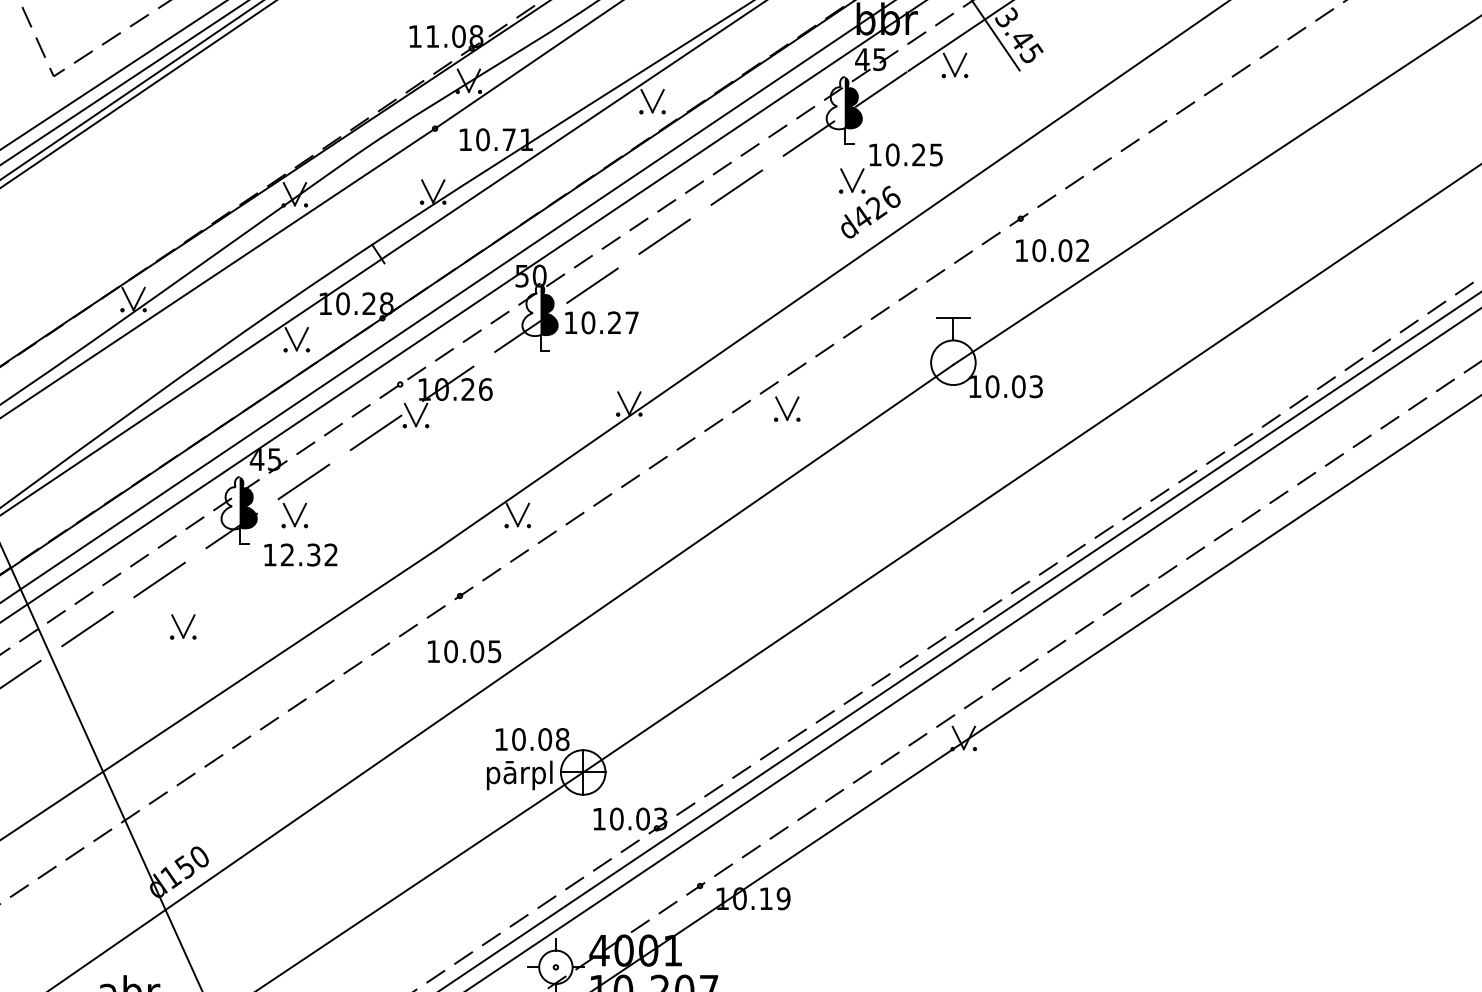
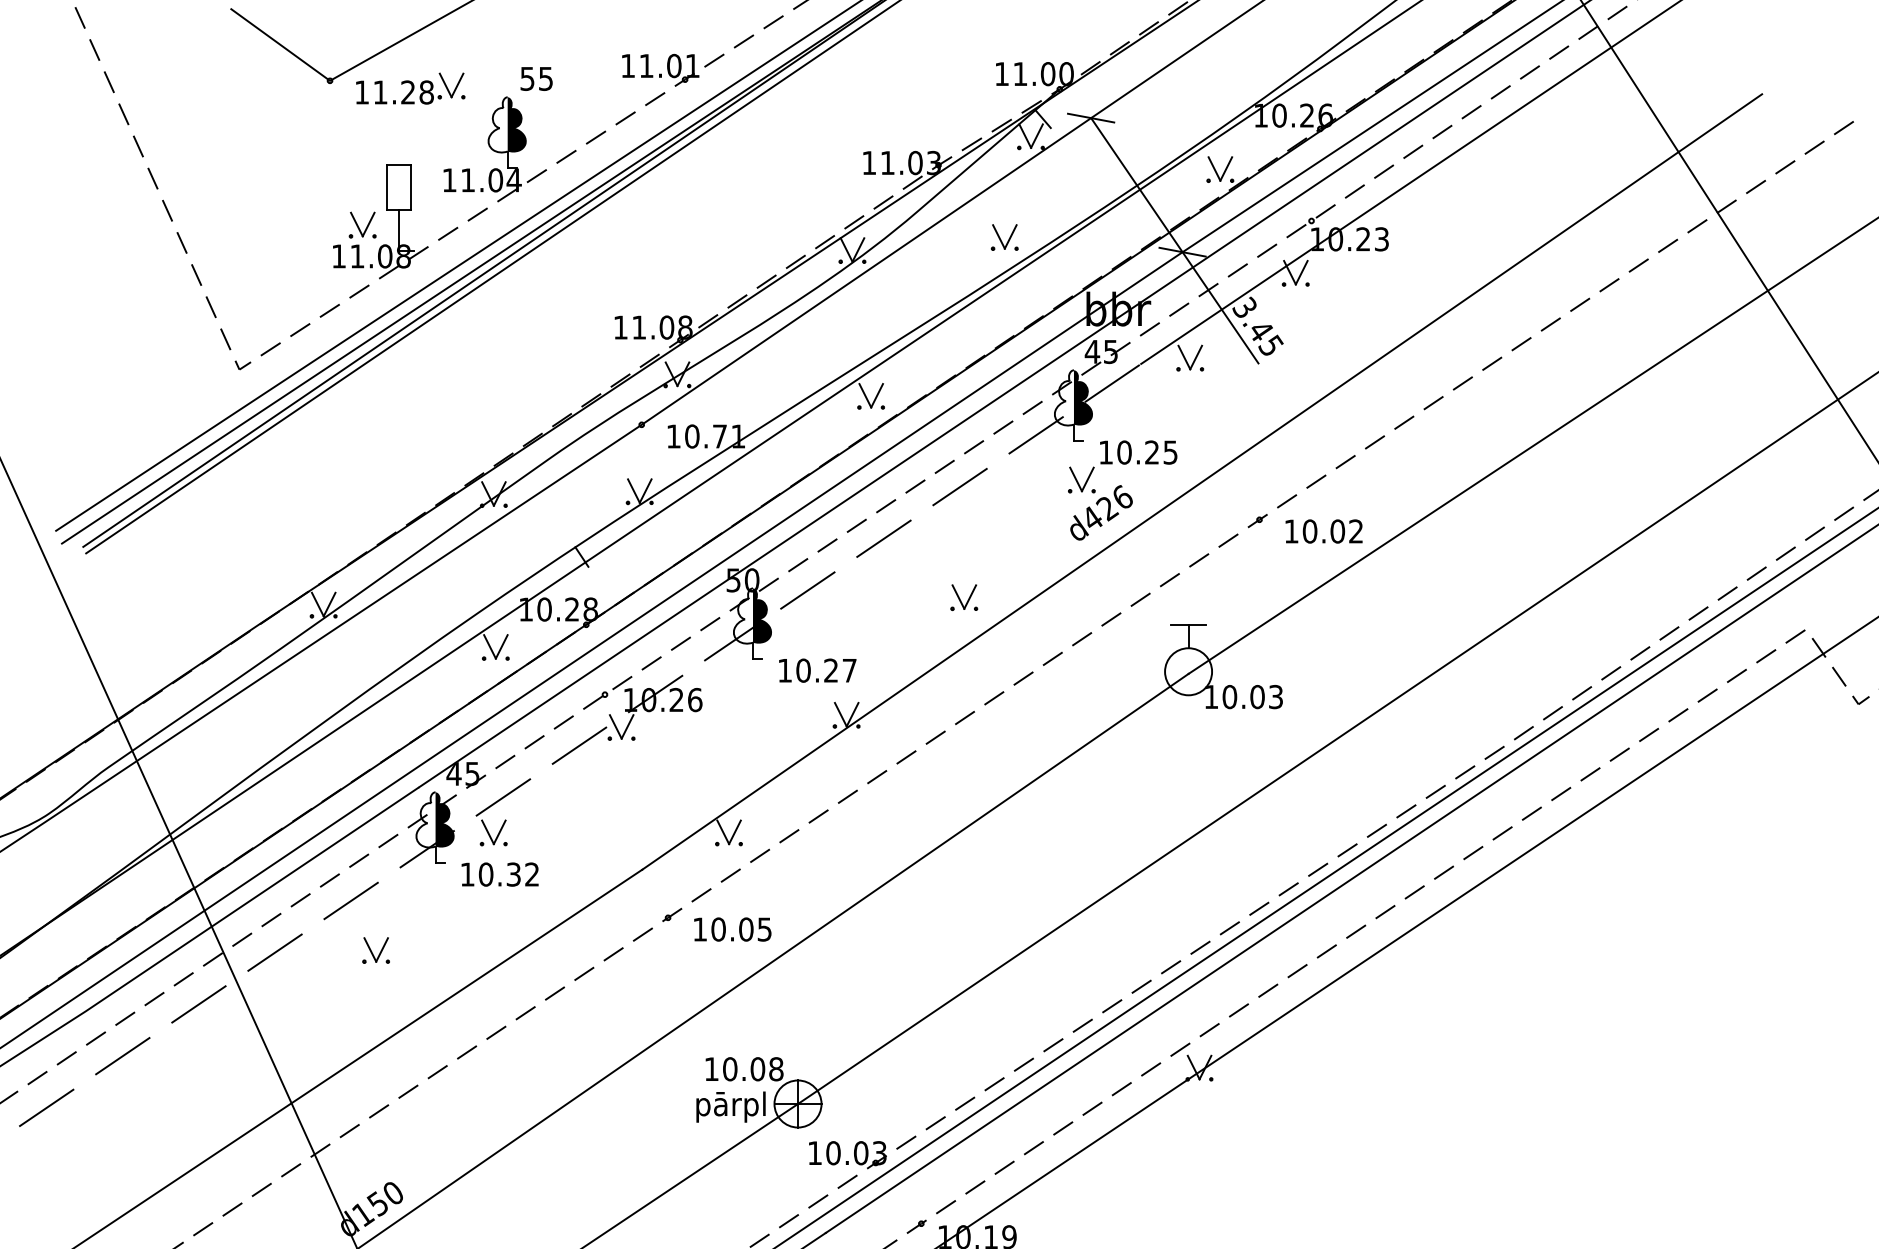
text: (1051, 250) -> (1323, 531), moved
text: (601, 322) -> (817, 670), moved
part: (787, 408) -> (964, 597), moved
text: (286, 554) -> (485, 874), 12.32 -> 10.32
text: (464, 651) -> (732, 929), moved

